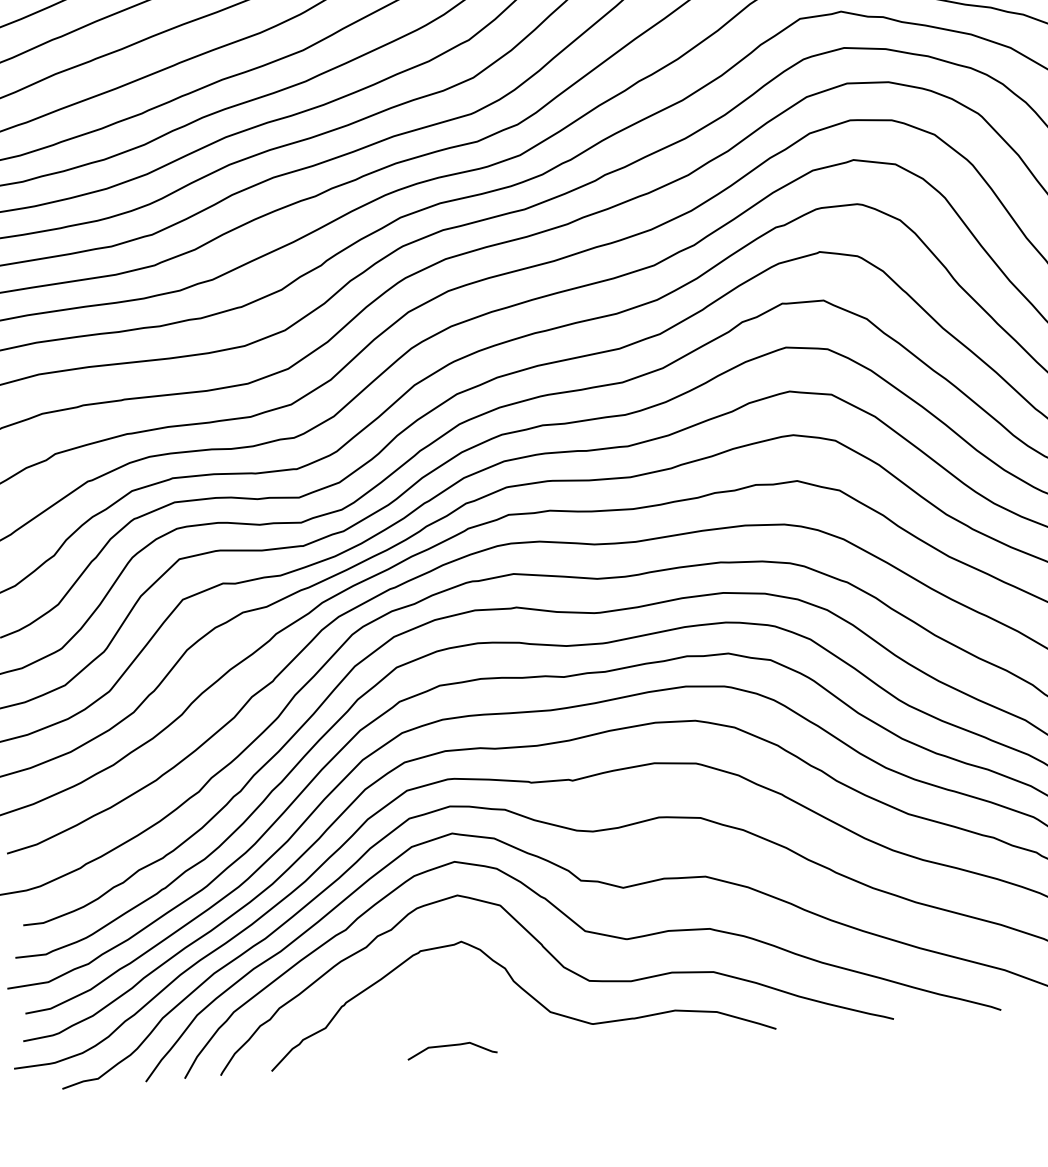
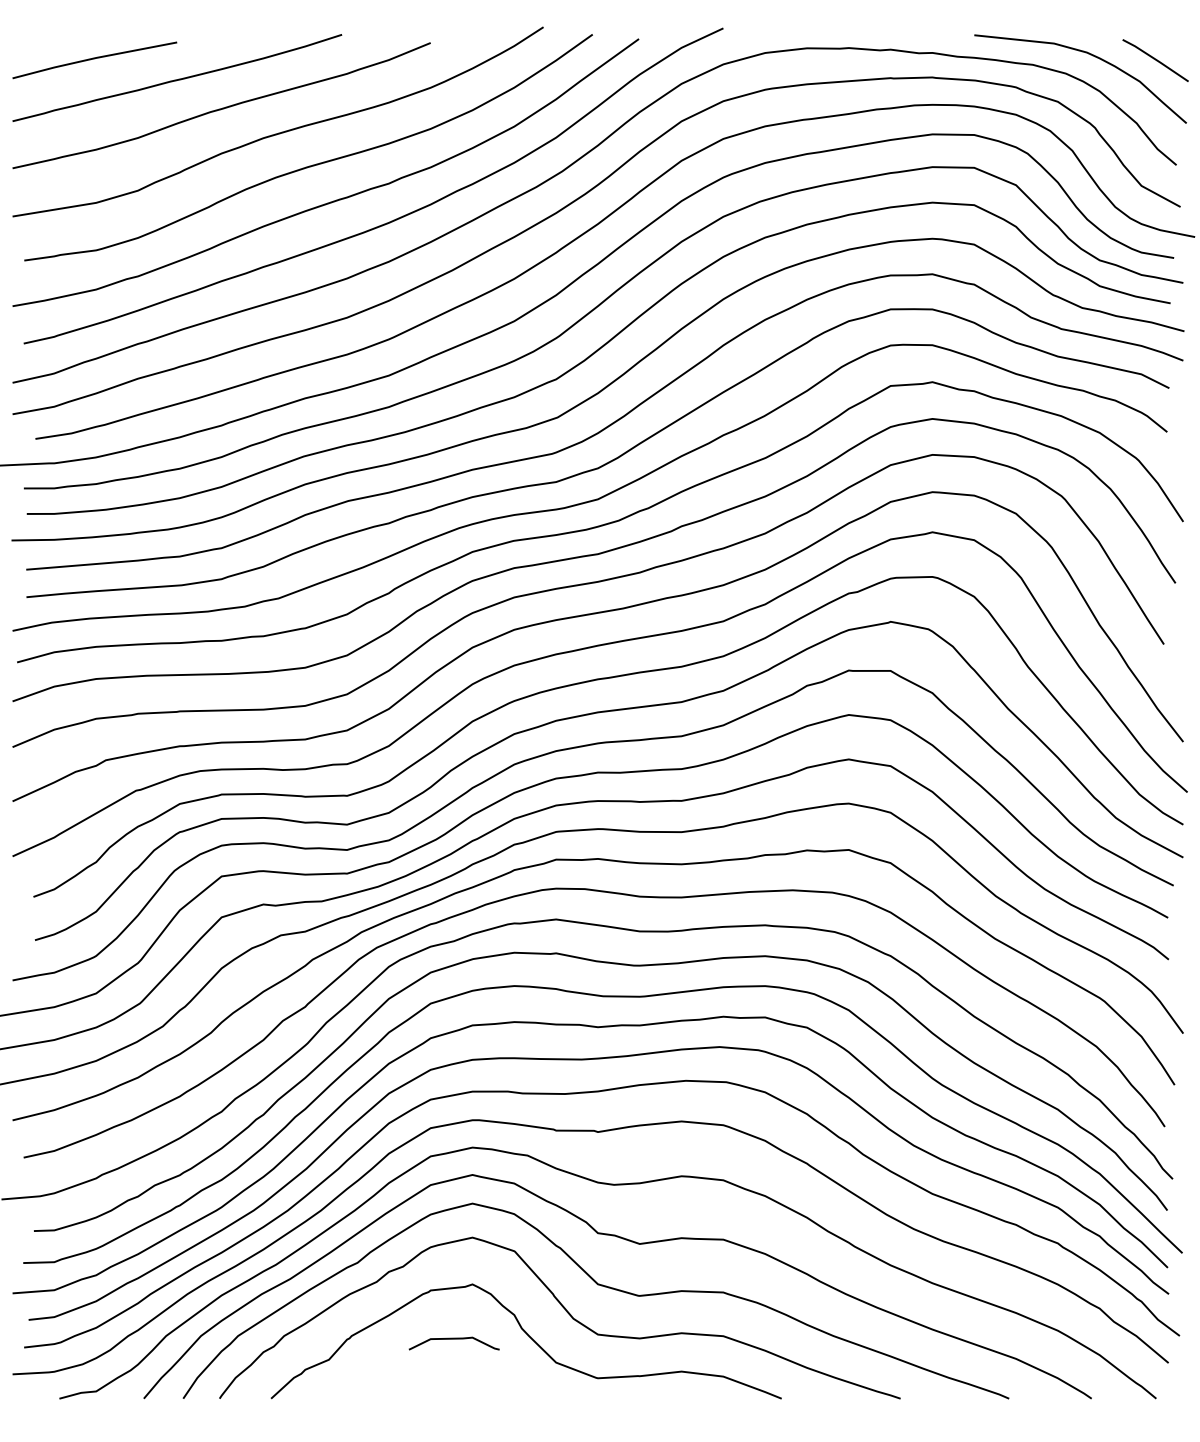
curve: (451, 1046) -> (453, 1339), moved

